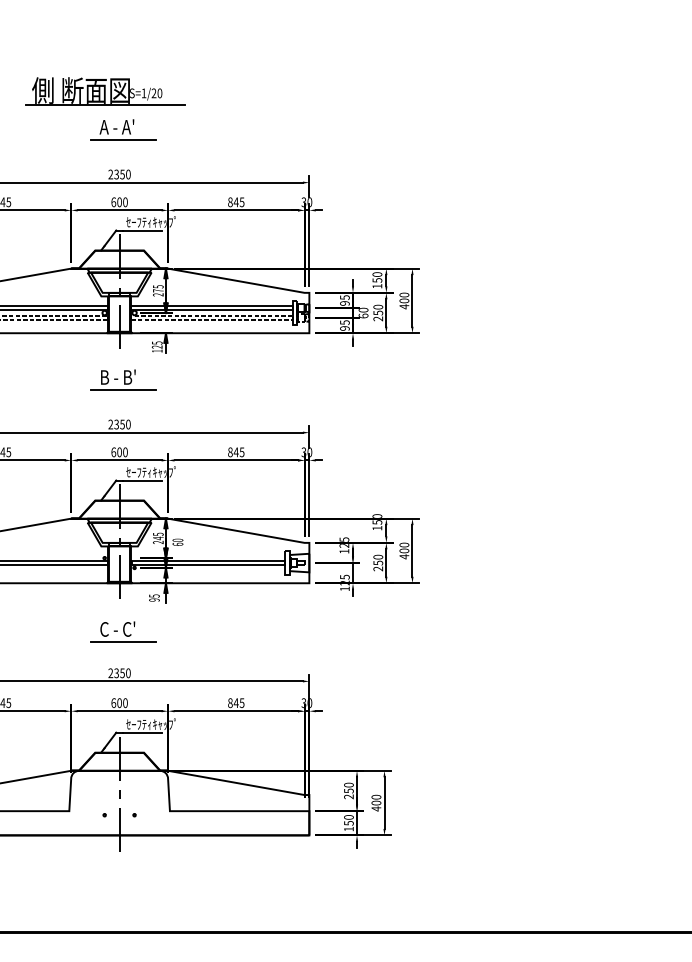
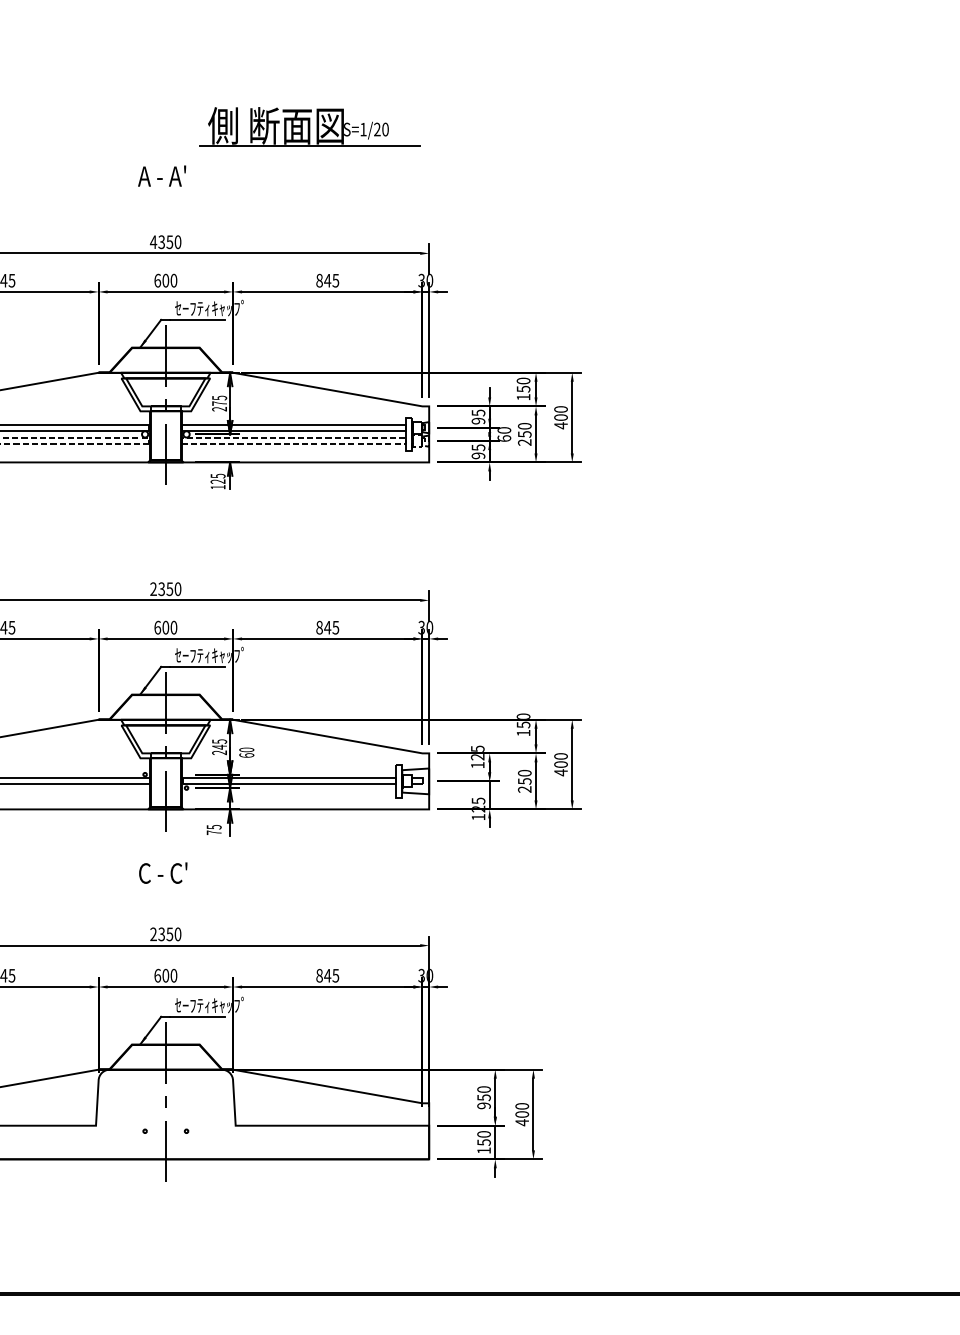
part: (105, 91) -> (309, 126), moved
line: (122, 139) -> (169, 193), removed
text: (110, 174) -> (153, 242), 2350 -> 4350
part: (123, 379) -> (171, 526), removed
text: (154, 599) -> (214, 831), 95 -> 75
line: (122, 641) -> (169, 890), removed
text: (348, 796) -> (483, 1105), 250 -> 950

